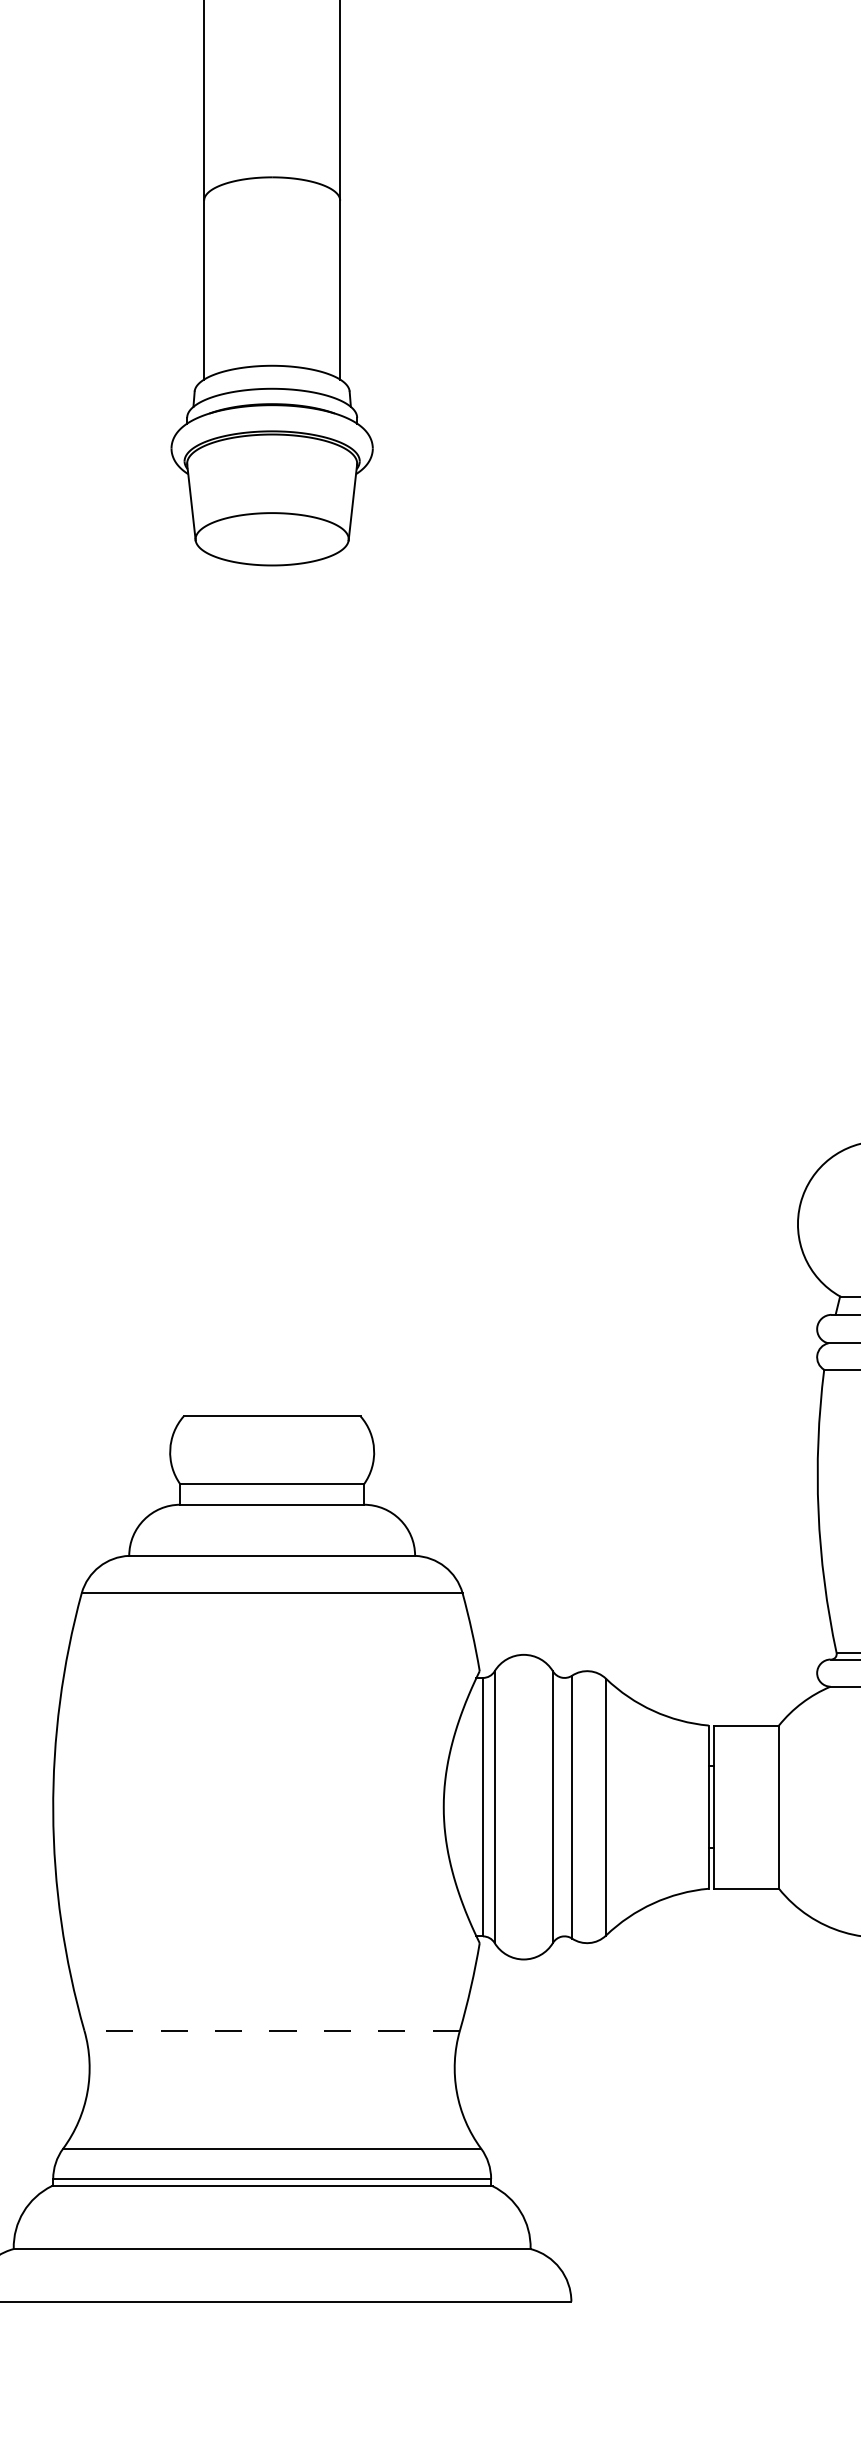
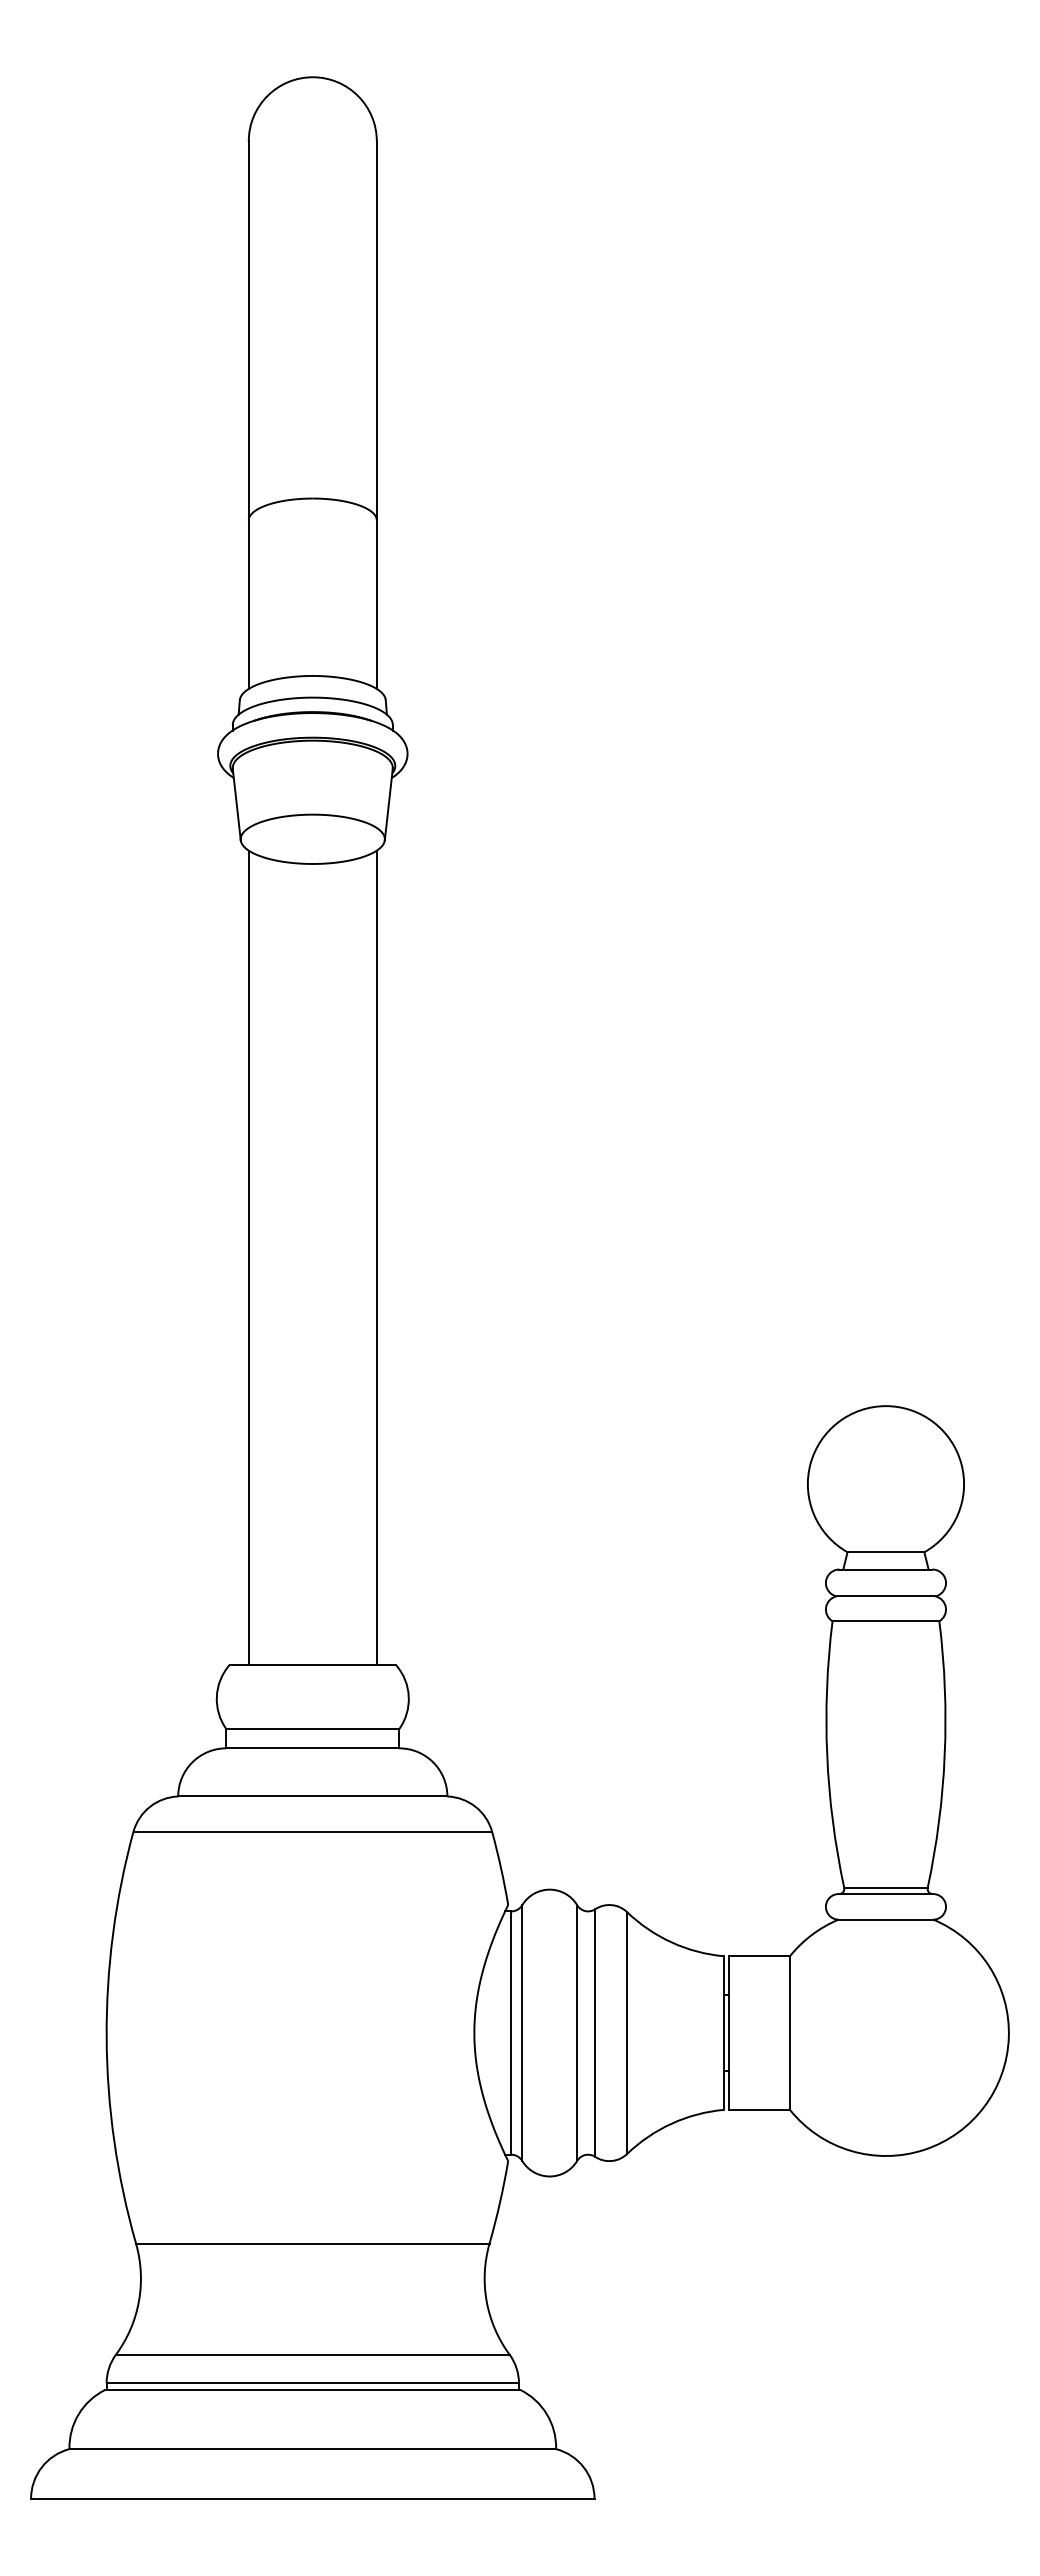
line: (203, 983) -> (248, 1257), added
line: (339, 983) -> (376, 1257), added
line: (271, 2030) -> (312, 2243), dashed -> solid

